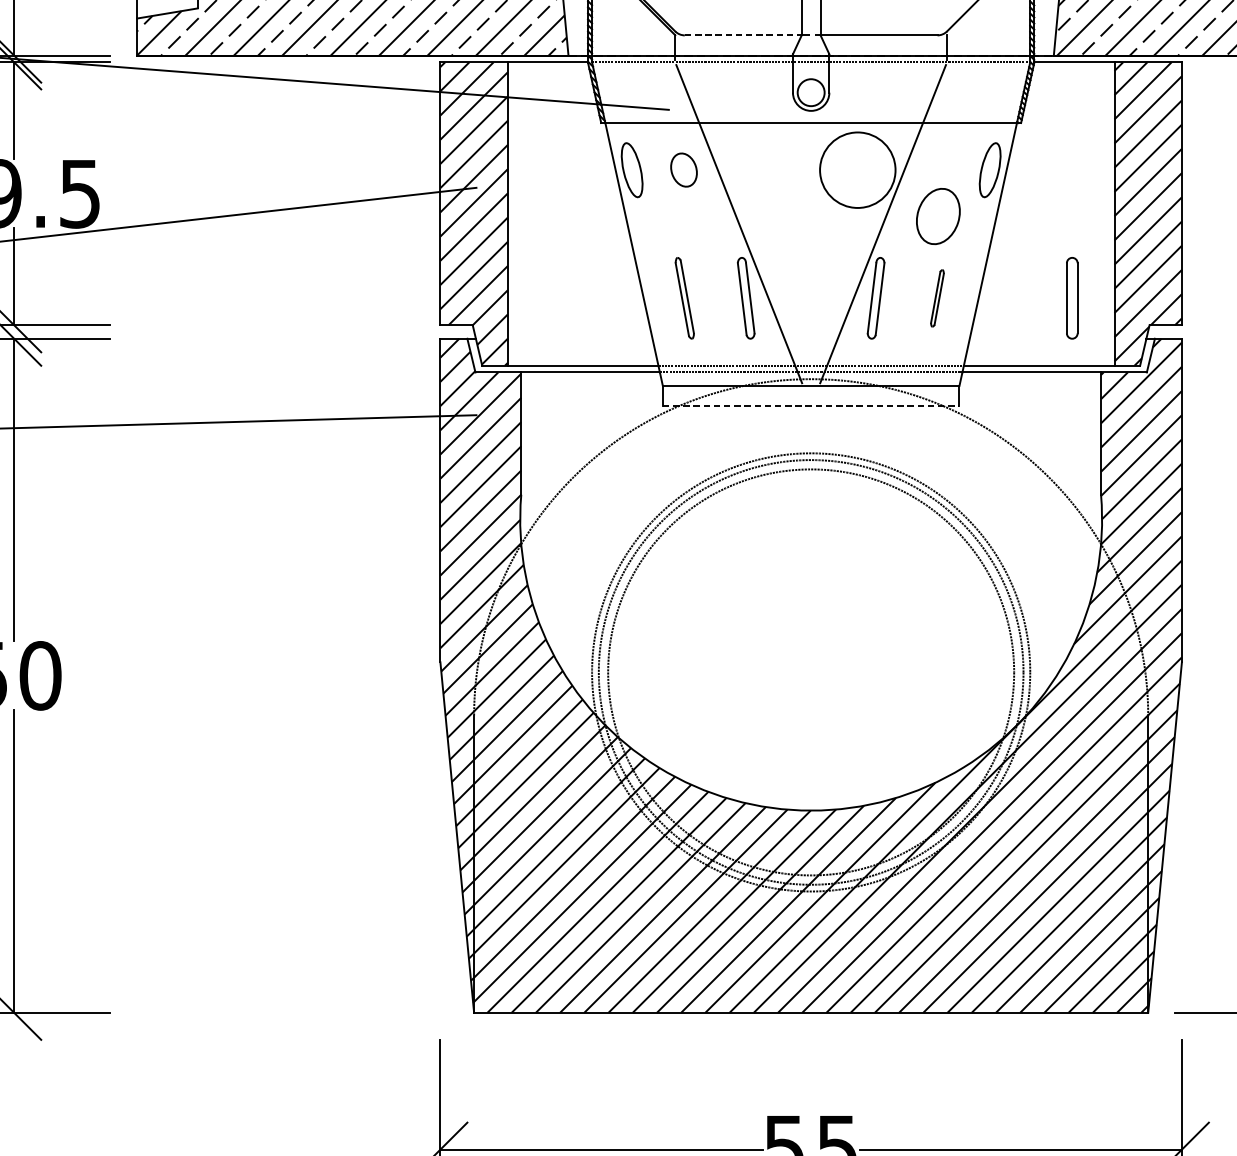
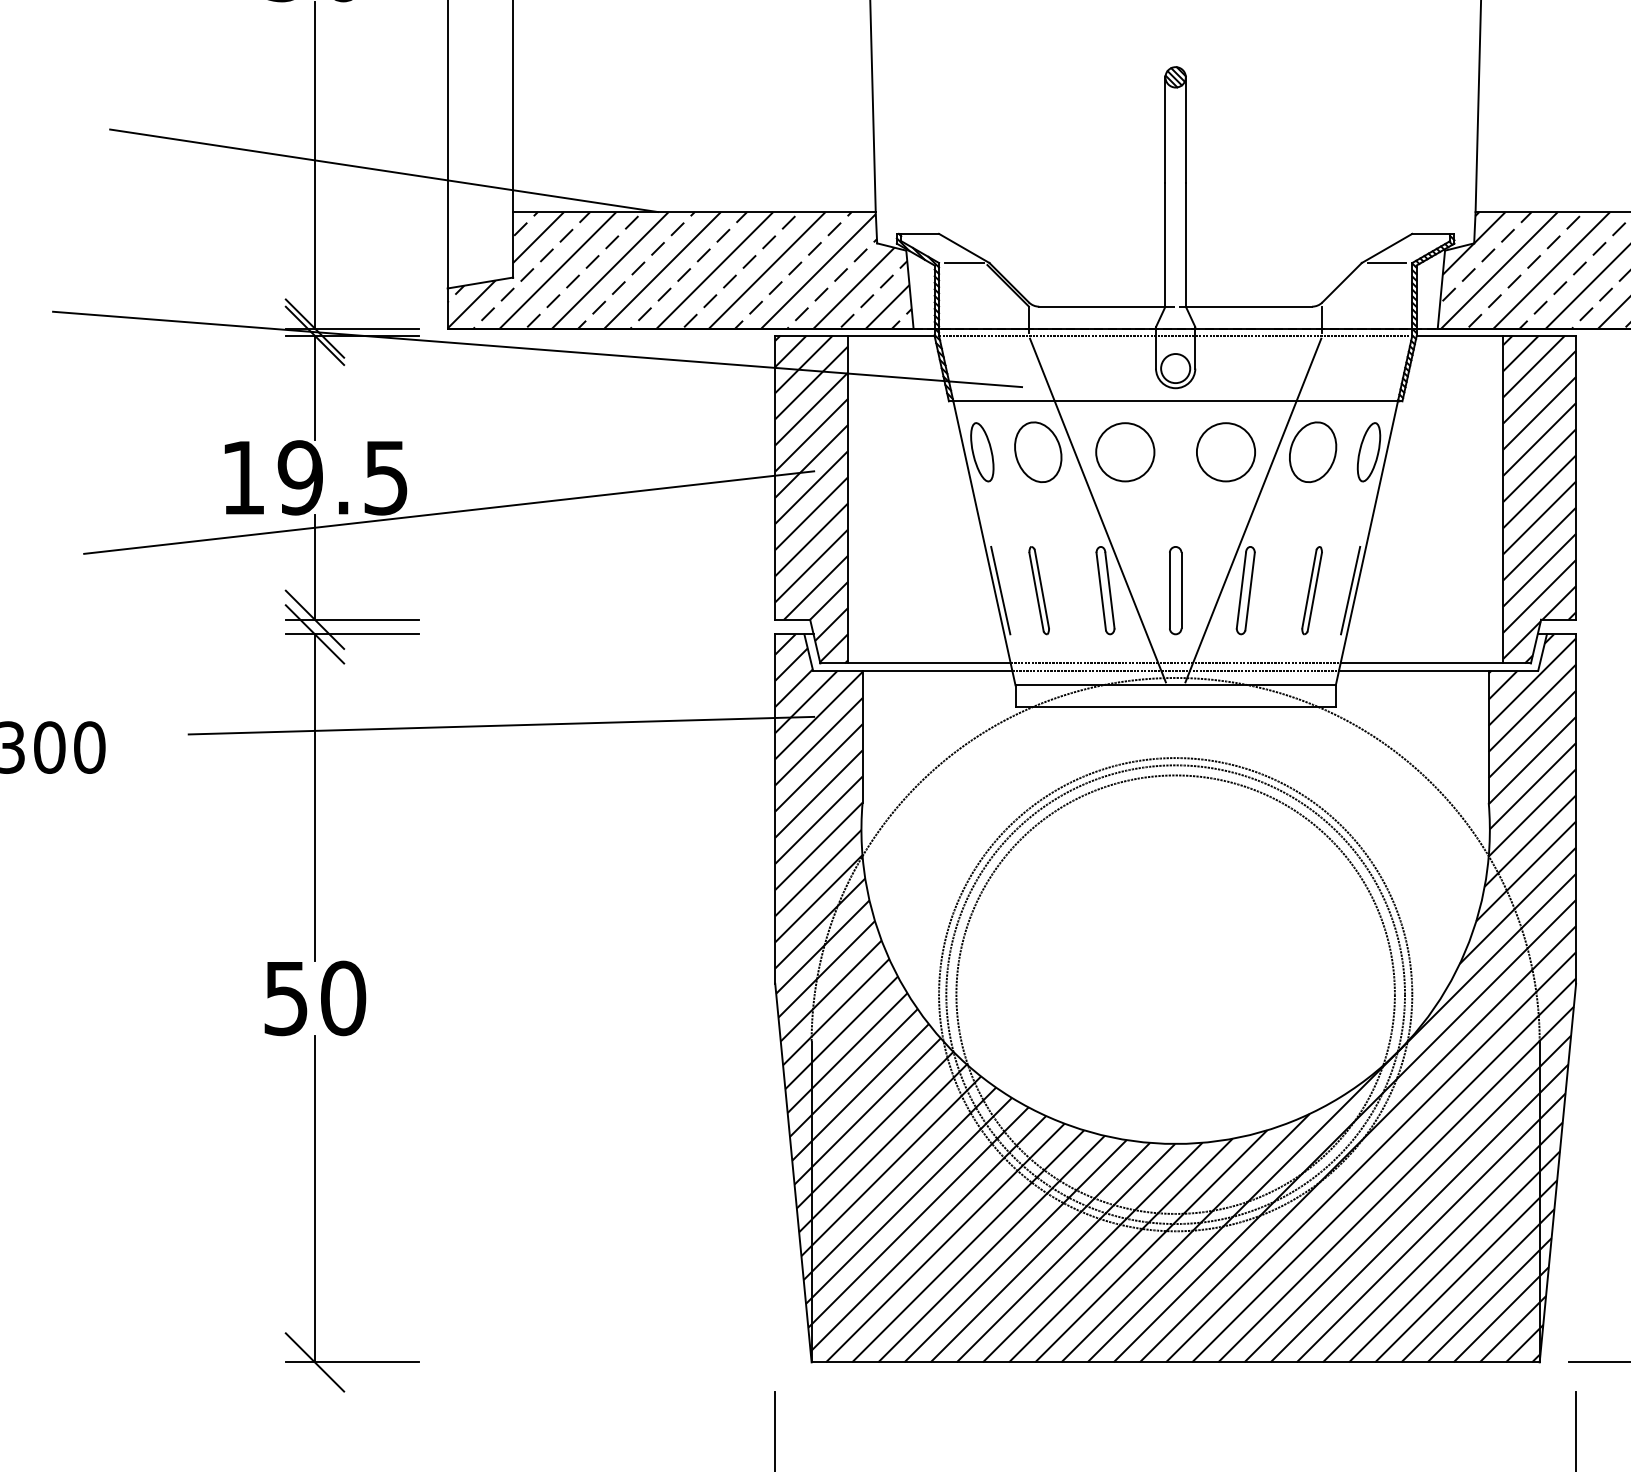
line: (743, 35) -> (1102, 306), dashed -> solid
part: (684, 169) -> (1038, 451), size x1.67
circle: (764, 170) -> (1125, 452), added
circle: (857, 170) -> (1225, 452), size x0.71
part: (938, 216) -> (1313, 452), moved
line: (648, 298) -> (1000, 590), added
part: (936, 298) -> (1311, 590), size x1.43
line: (973, 298) -> (1350, 590), added
part: (1072, 298) -> (1175, 590), moved
line: (811, 406) -> (1176, 707), dashed -> solid

